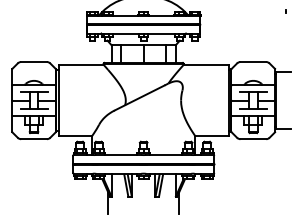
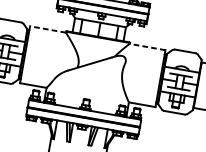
line: (81, 64) -> (48, 29), solid -> dashed
line: (206, 64) -> (147, 46), solid -> dashed

